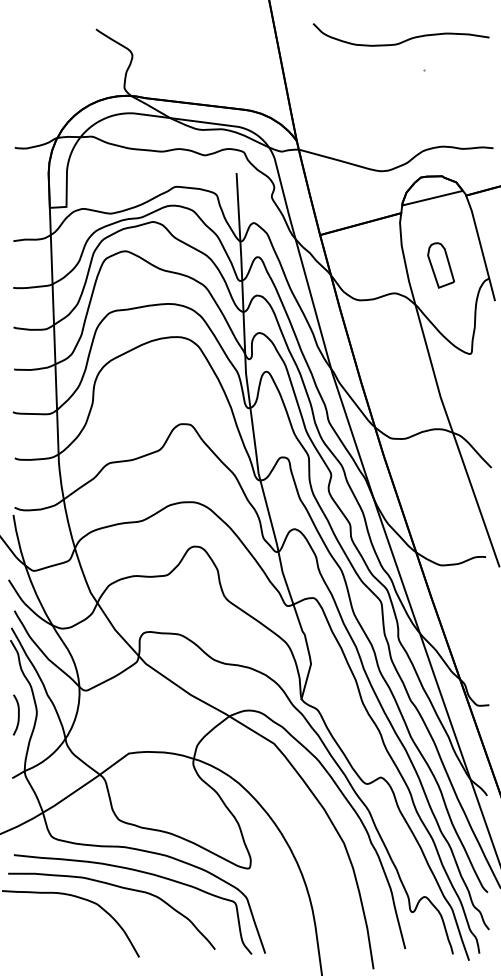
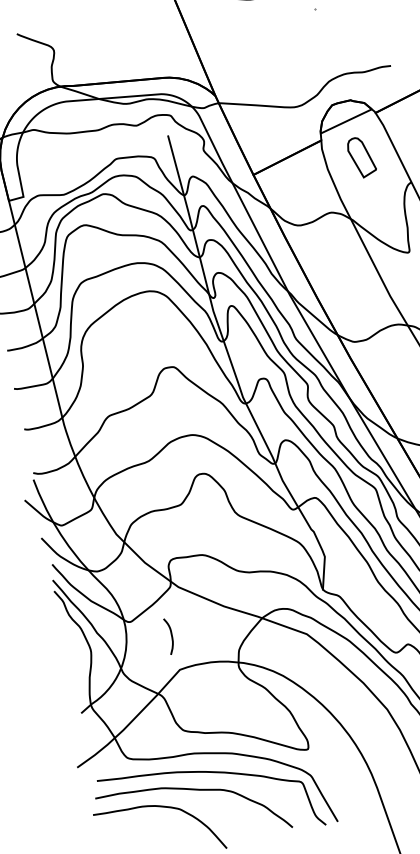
part: (440, 265) -> (361, 157), moved
curve: (18, 714) -> (171, 635), moved

